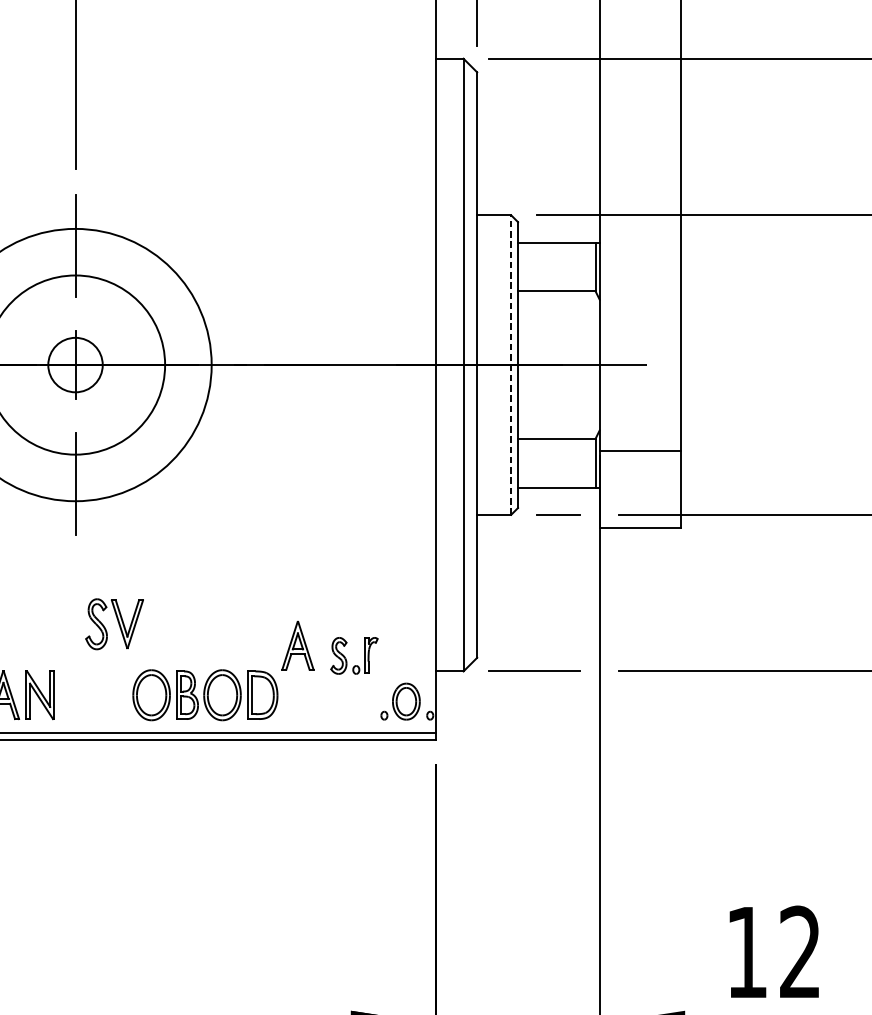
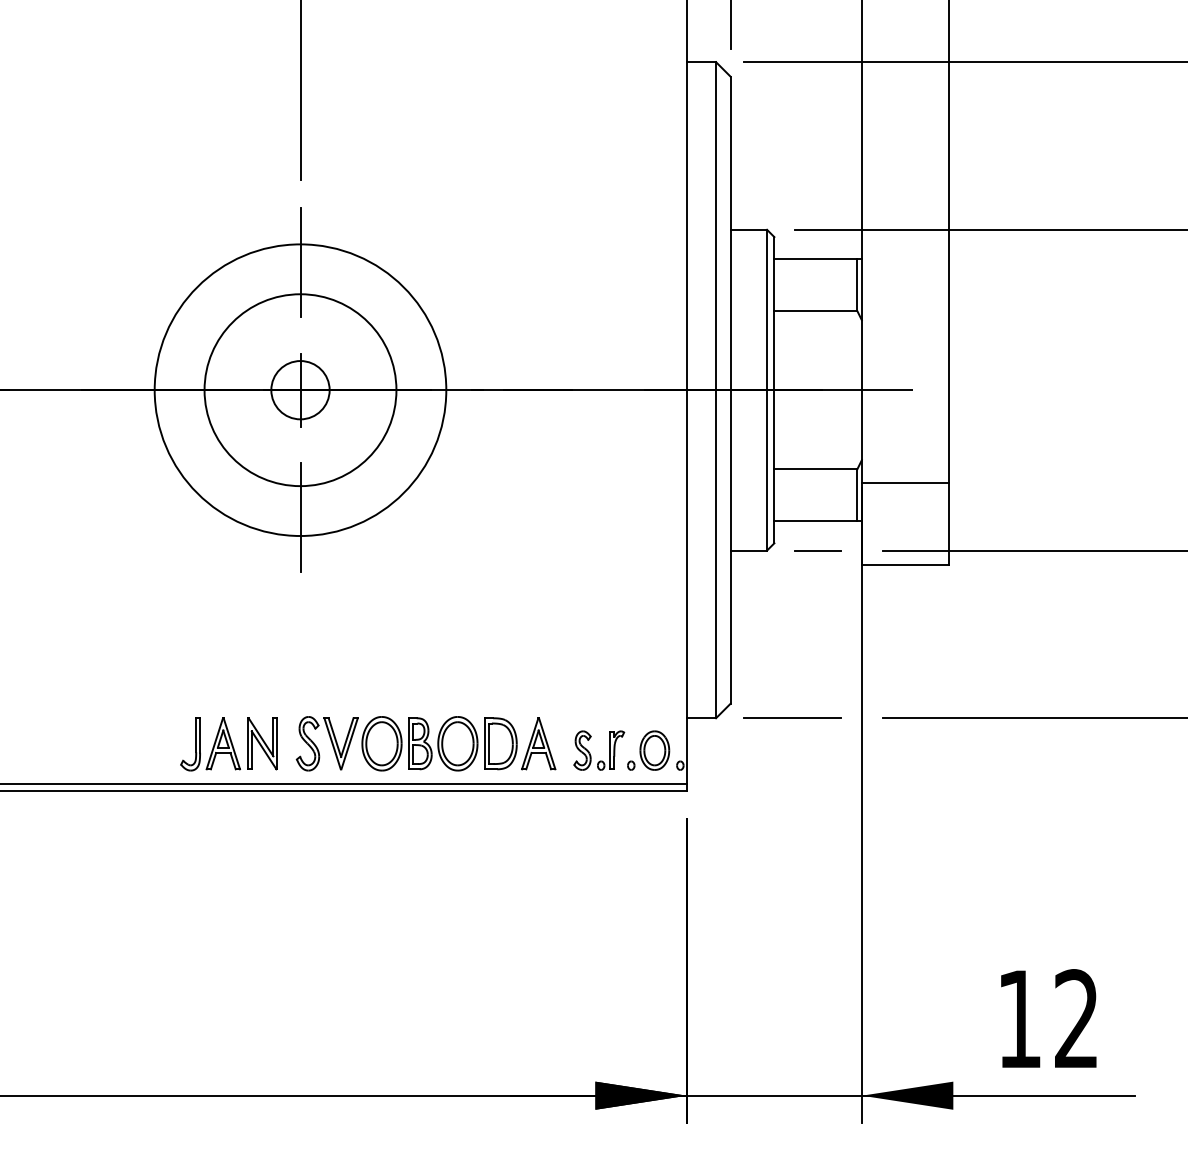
line: (511, 364) -> (767, 389), dashed -> solid
part: (113, 624) -> (326, 743), moved
part: (297, 645) -> (538, 743), moved
part: (347, 660) -> (591, 755), moved

